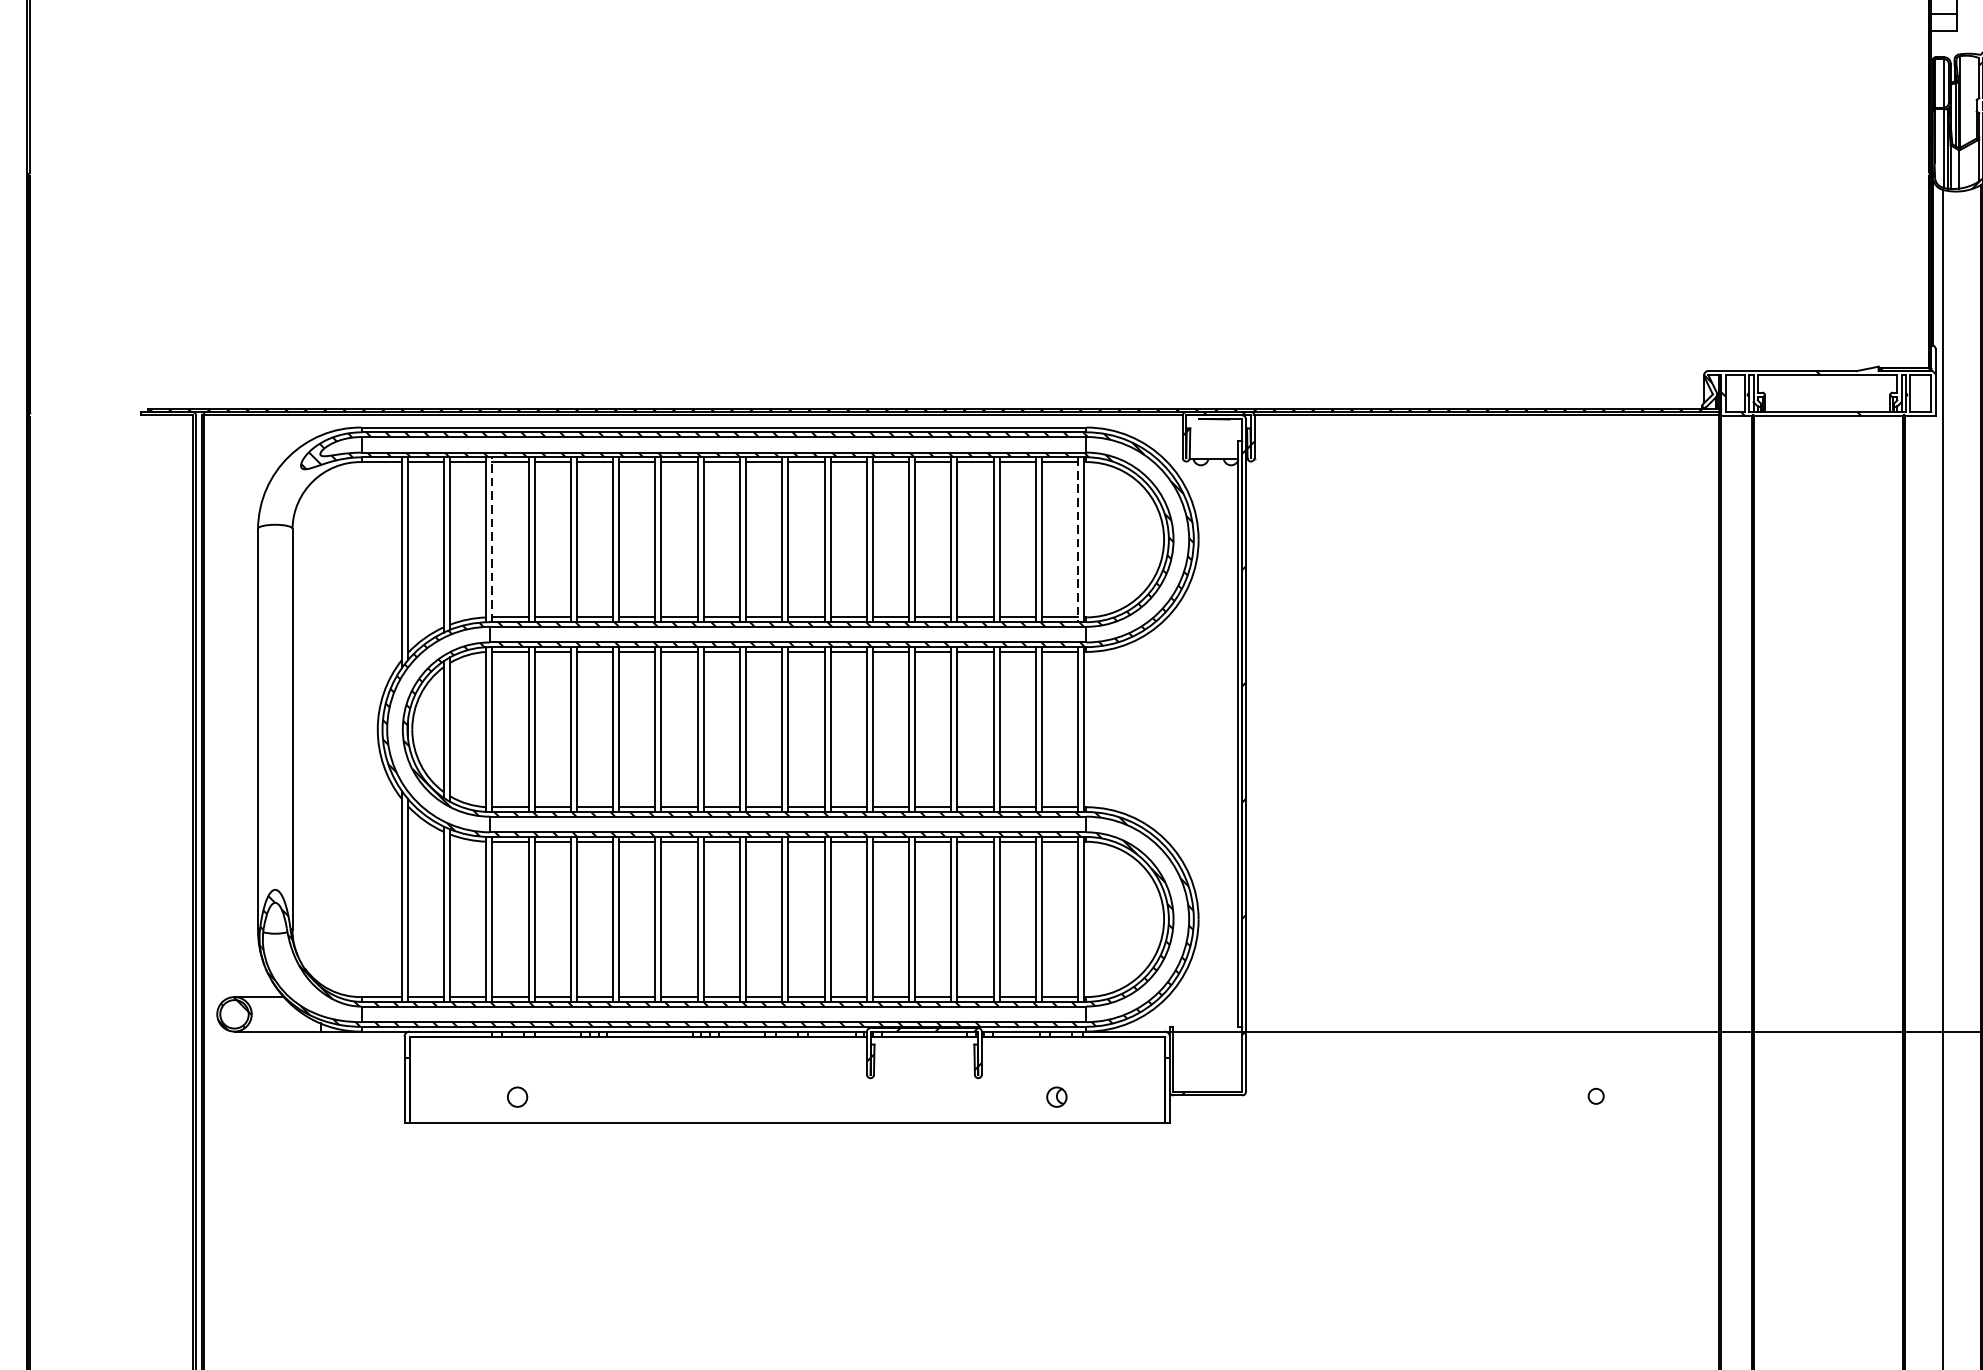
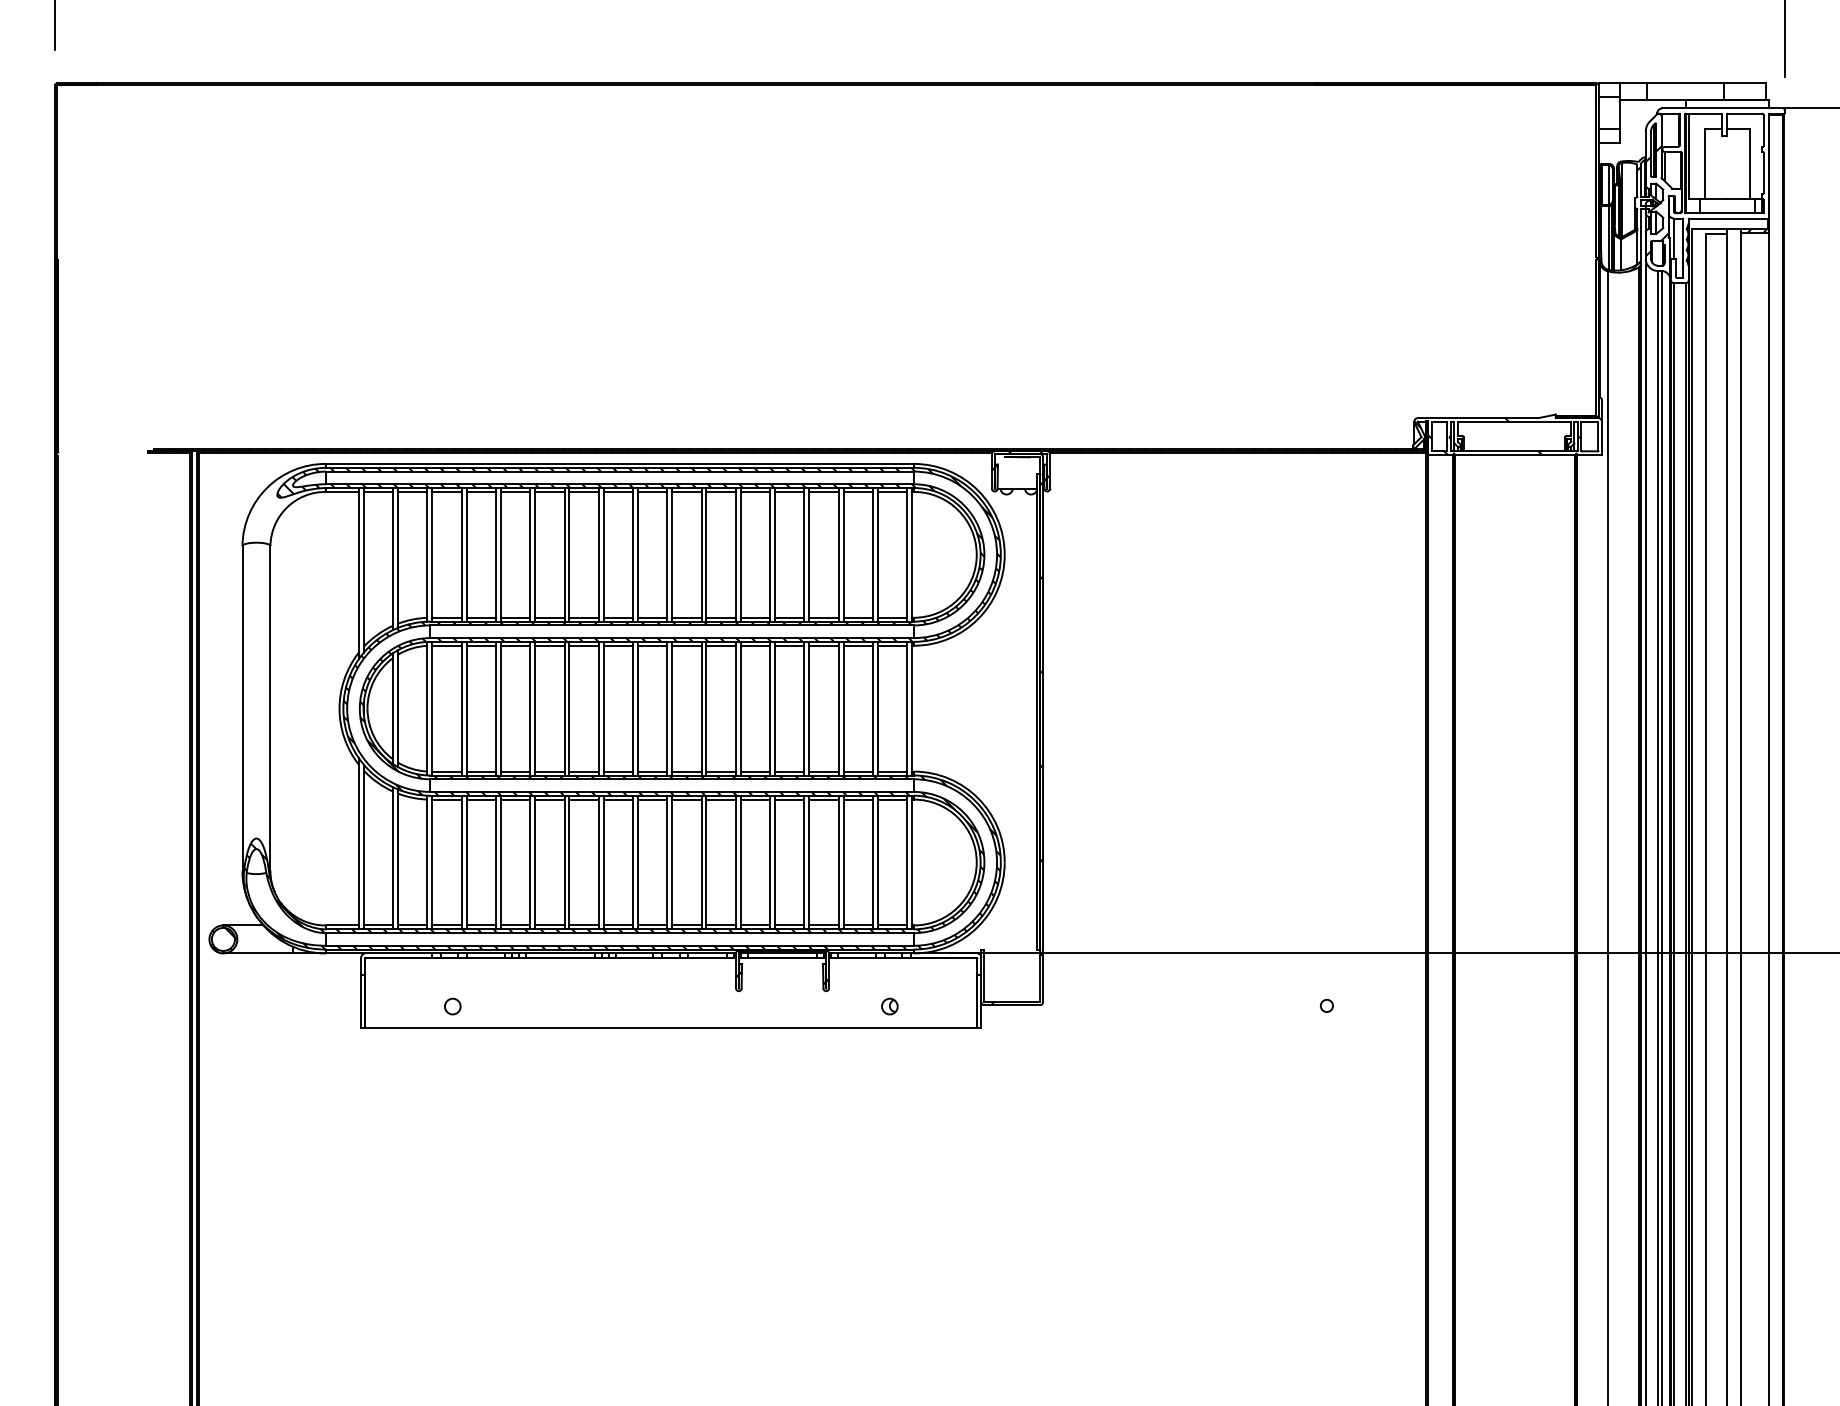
line: (492, 539) -> (432, 554), dashed -> solid
line: (1078, 539) -> (907, 554), dashed -> solid

